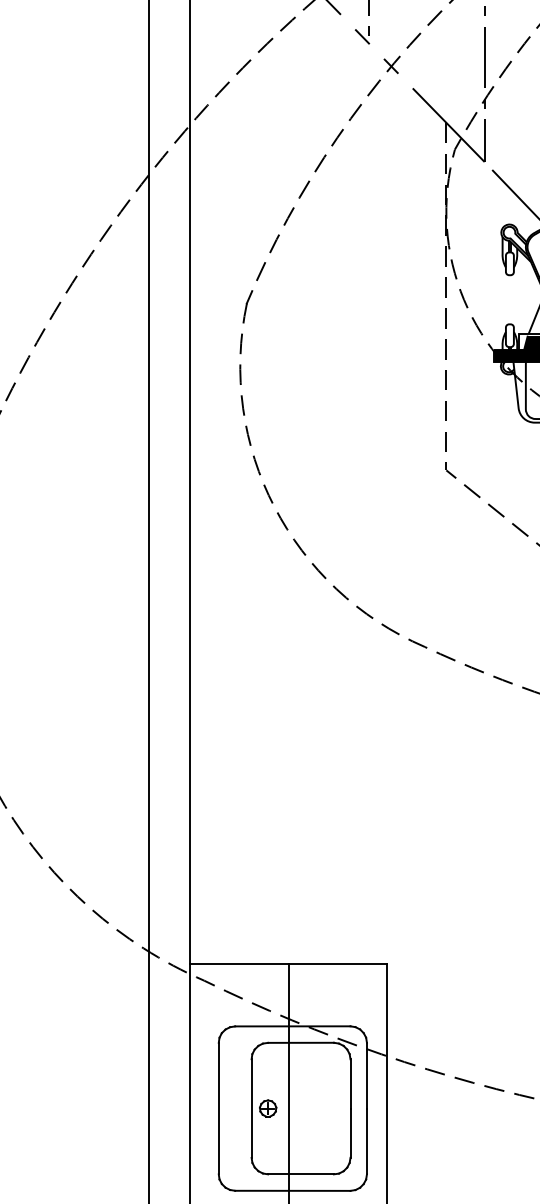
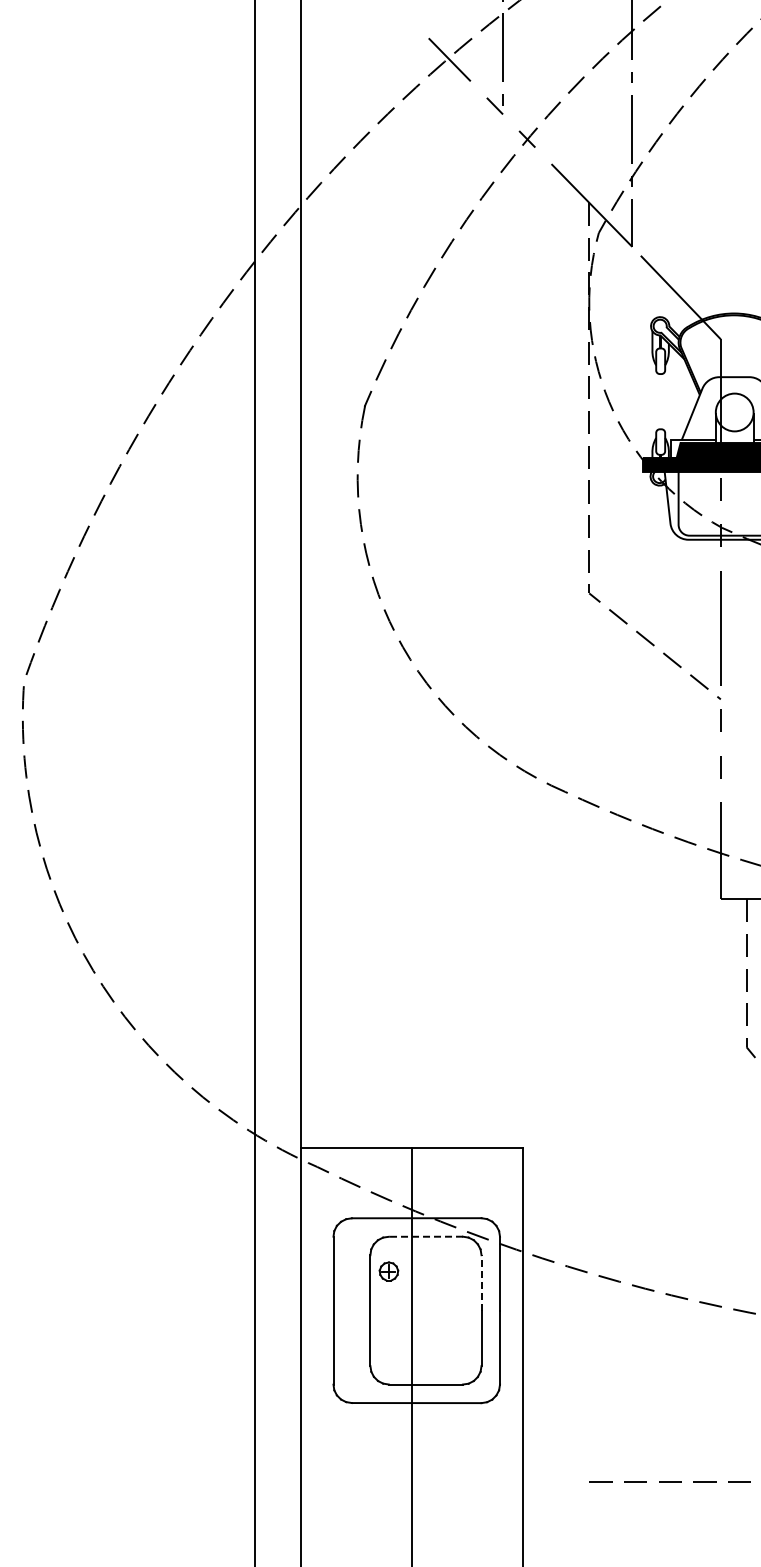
line: (300, 1042) -> (425, 1236), solid -> dashed
line: (350, 1083) -> (481, 1282), solid -> dashed
part: (267, 1108) -> (388, 1271), moved

